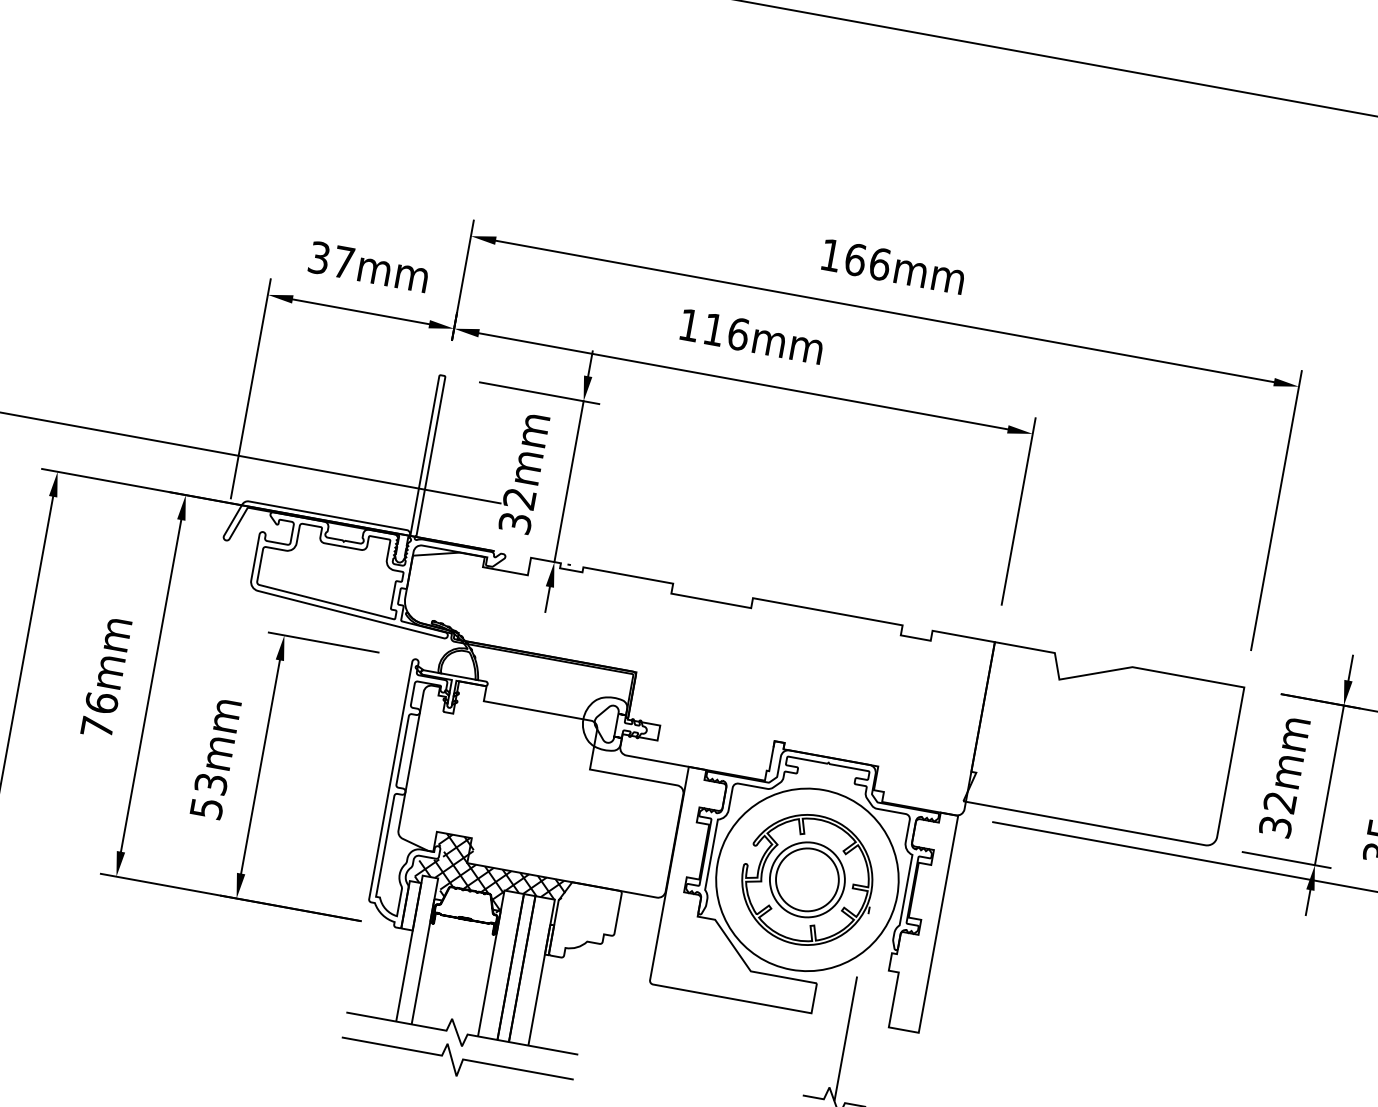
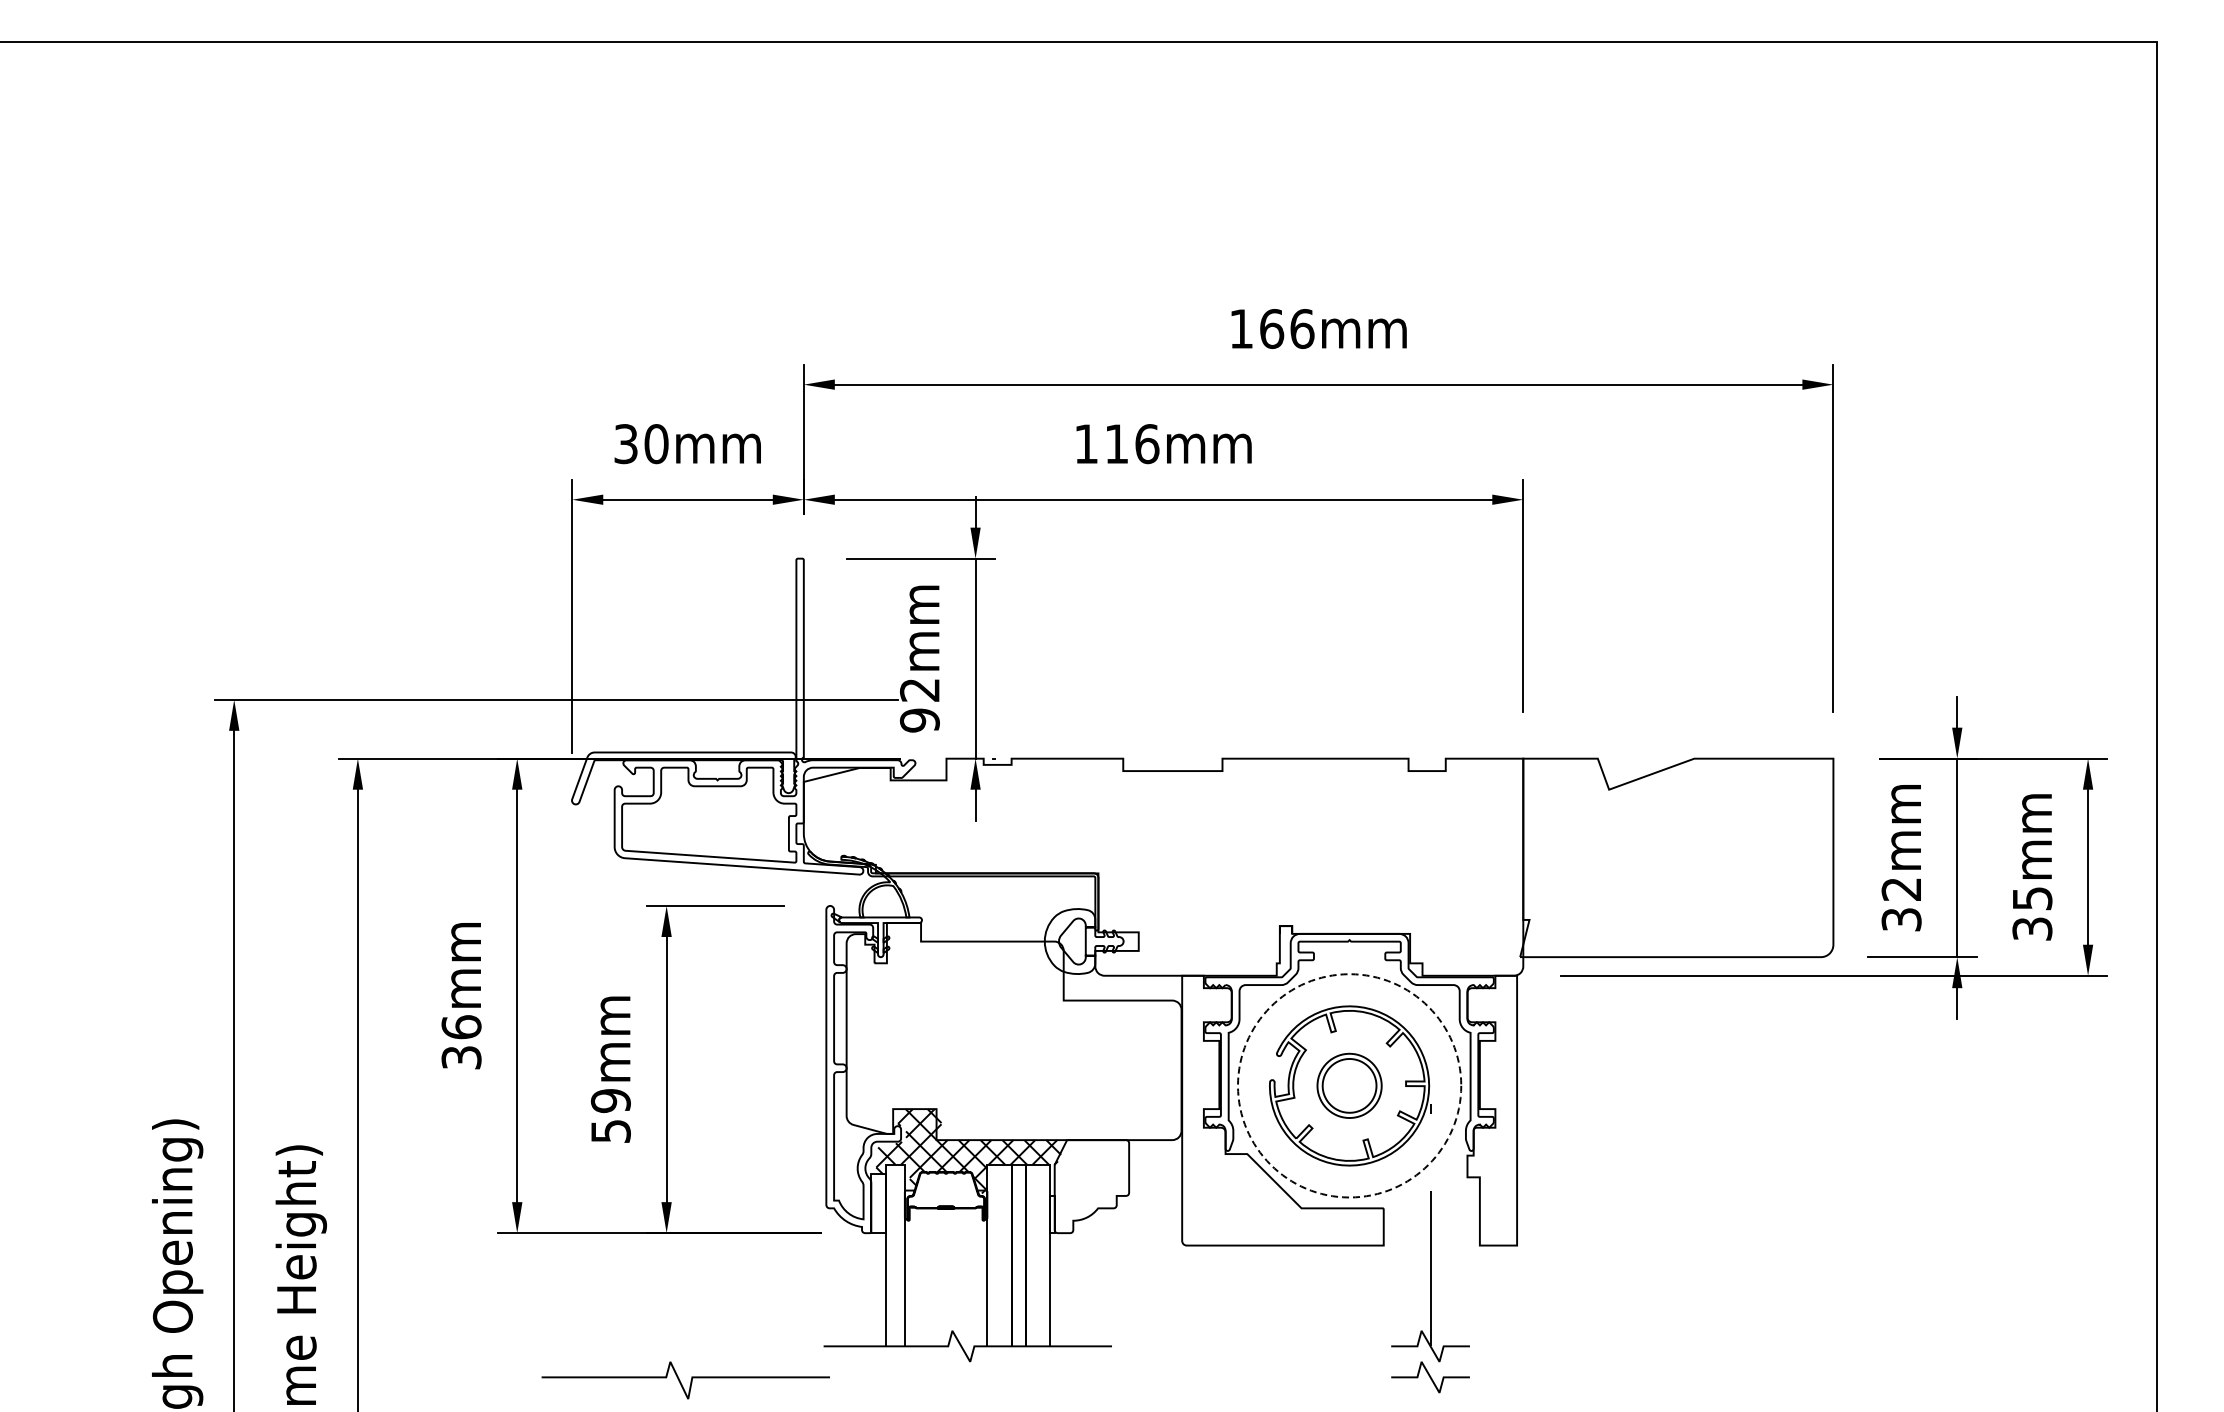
text: (343, 262) -> (656, 444), 37mm -> 30mm
text: (514, 523) -> (919, 720), 32mm -> 92mm
text: (97, 727) -> (461, 1057), 76mm -> 36mm
text: (210, 784) -> (610, 1101), 53mm -> 59mm
circle: (807, 879) -> (1349, 1085), solid -> dashed
part: (807, 879) -> (1349, 1085), size x0.7
curve: (453, 1062) -> (681, 1382), moved

